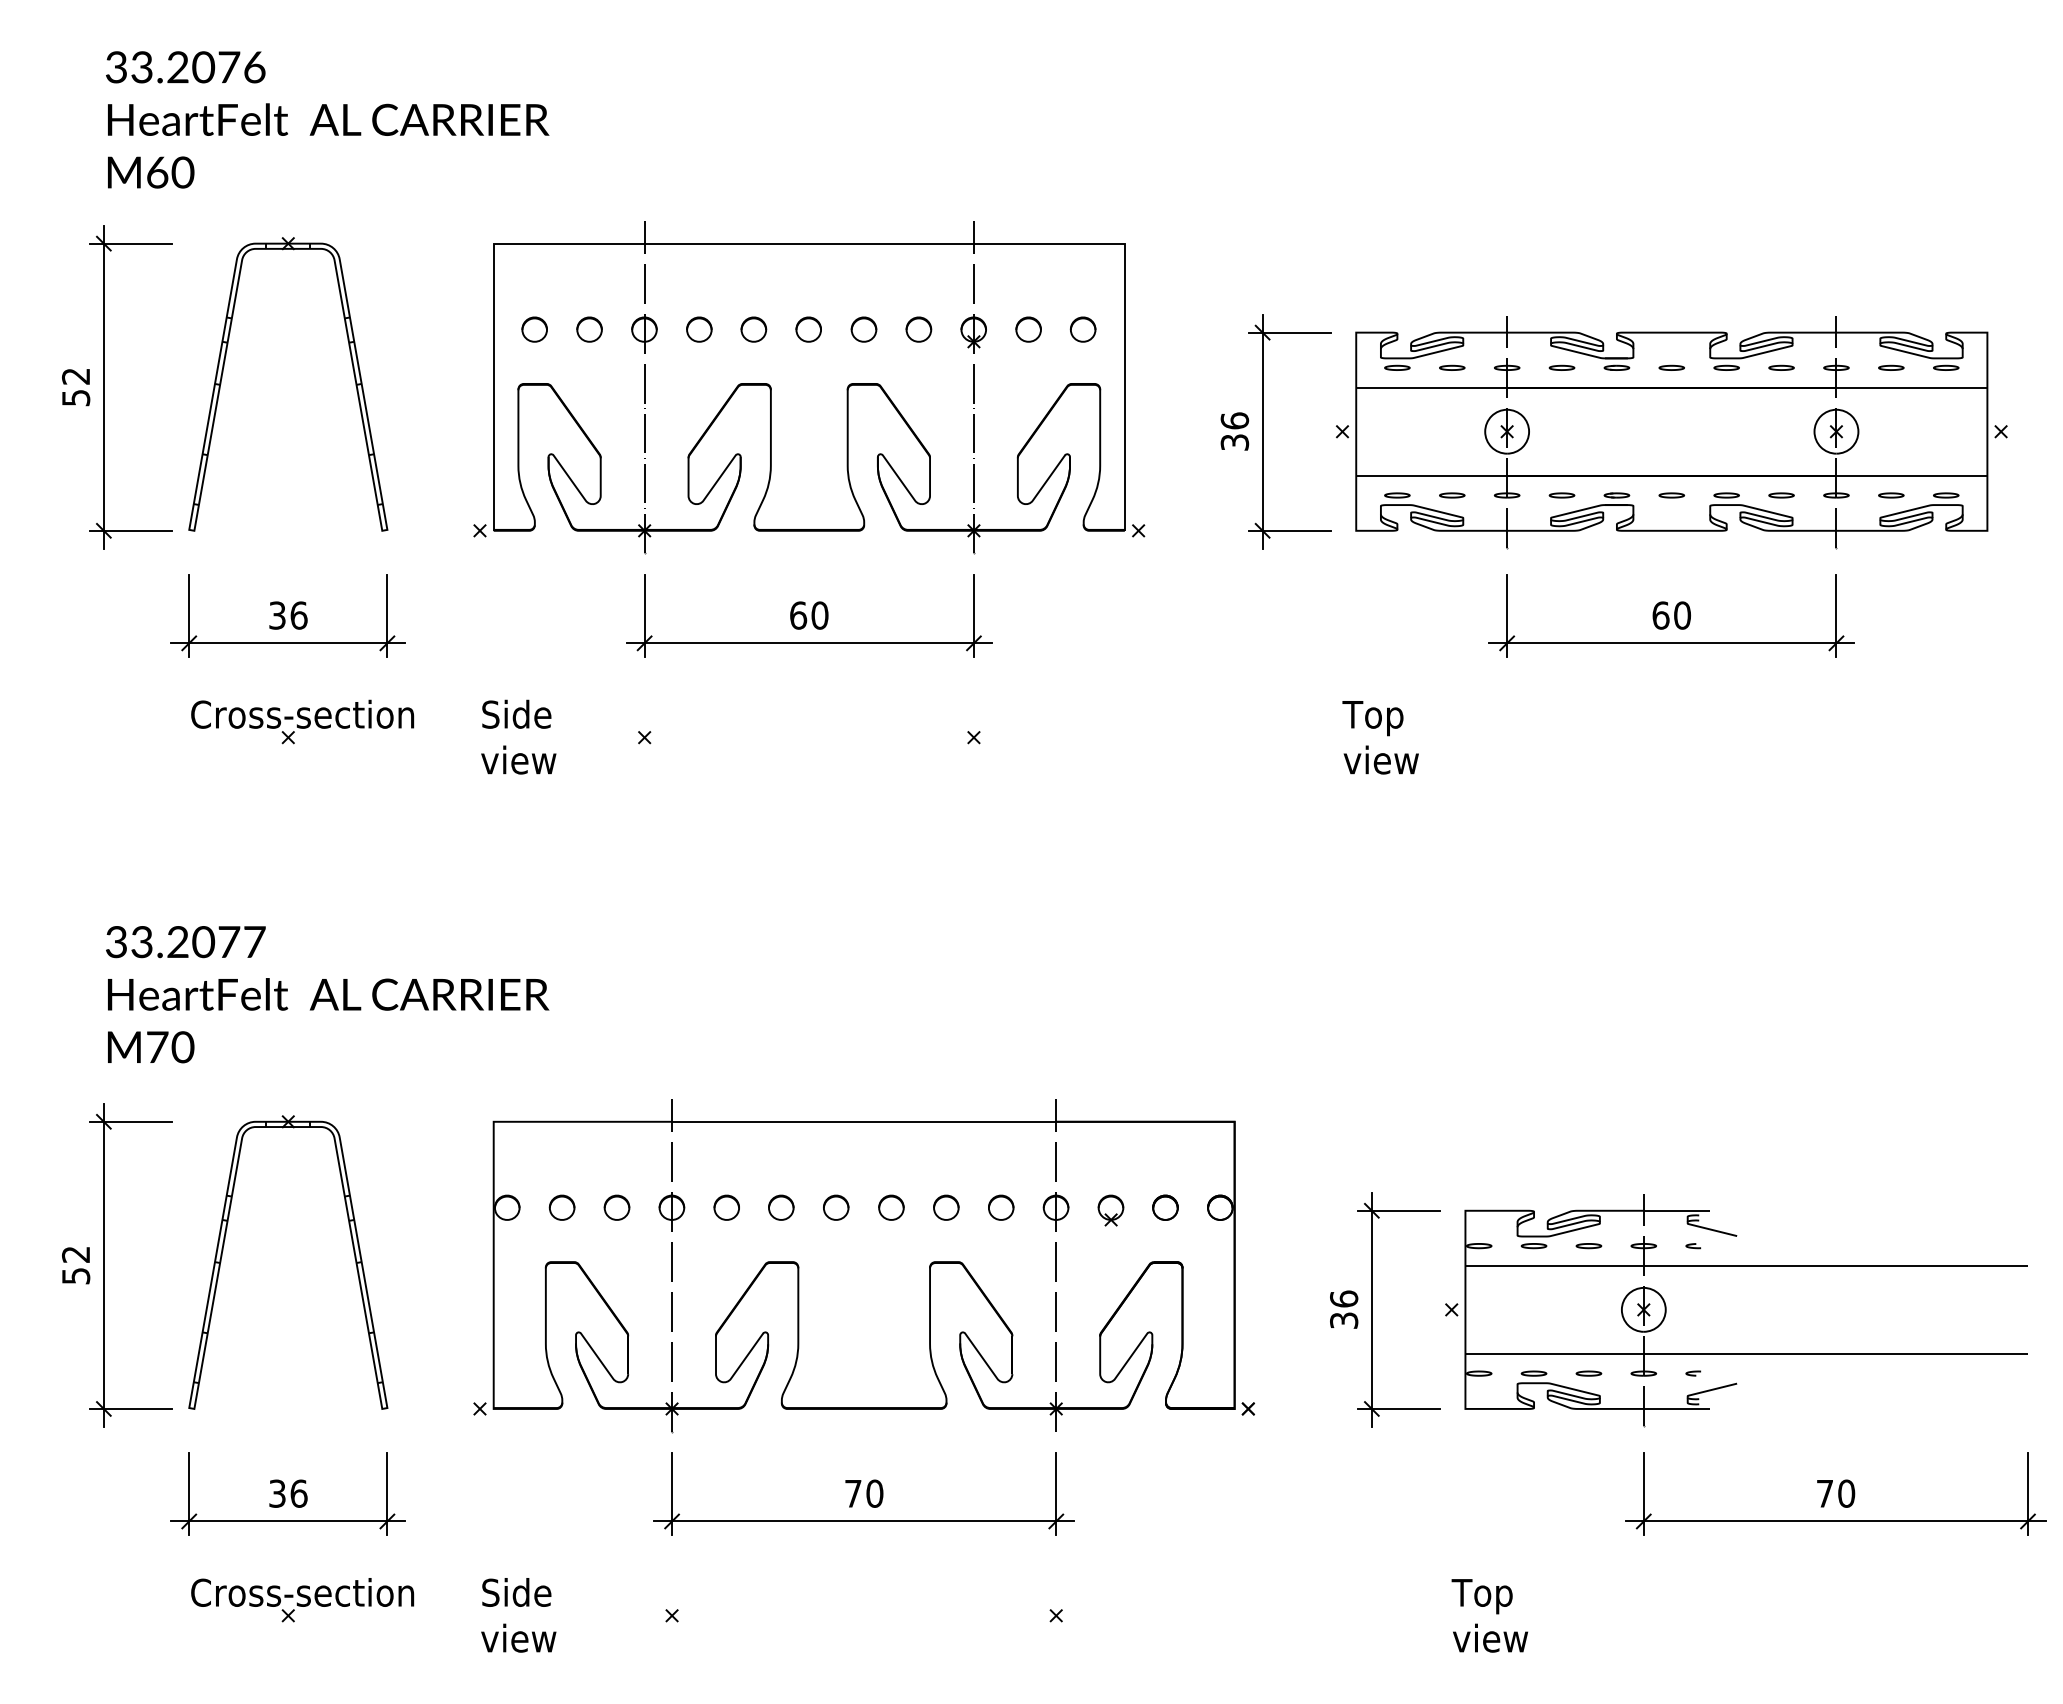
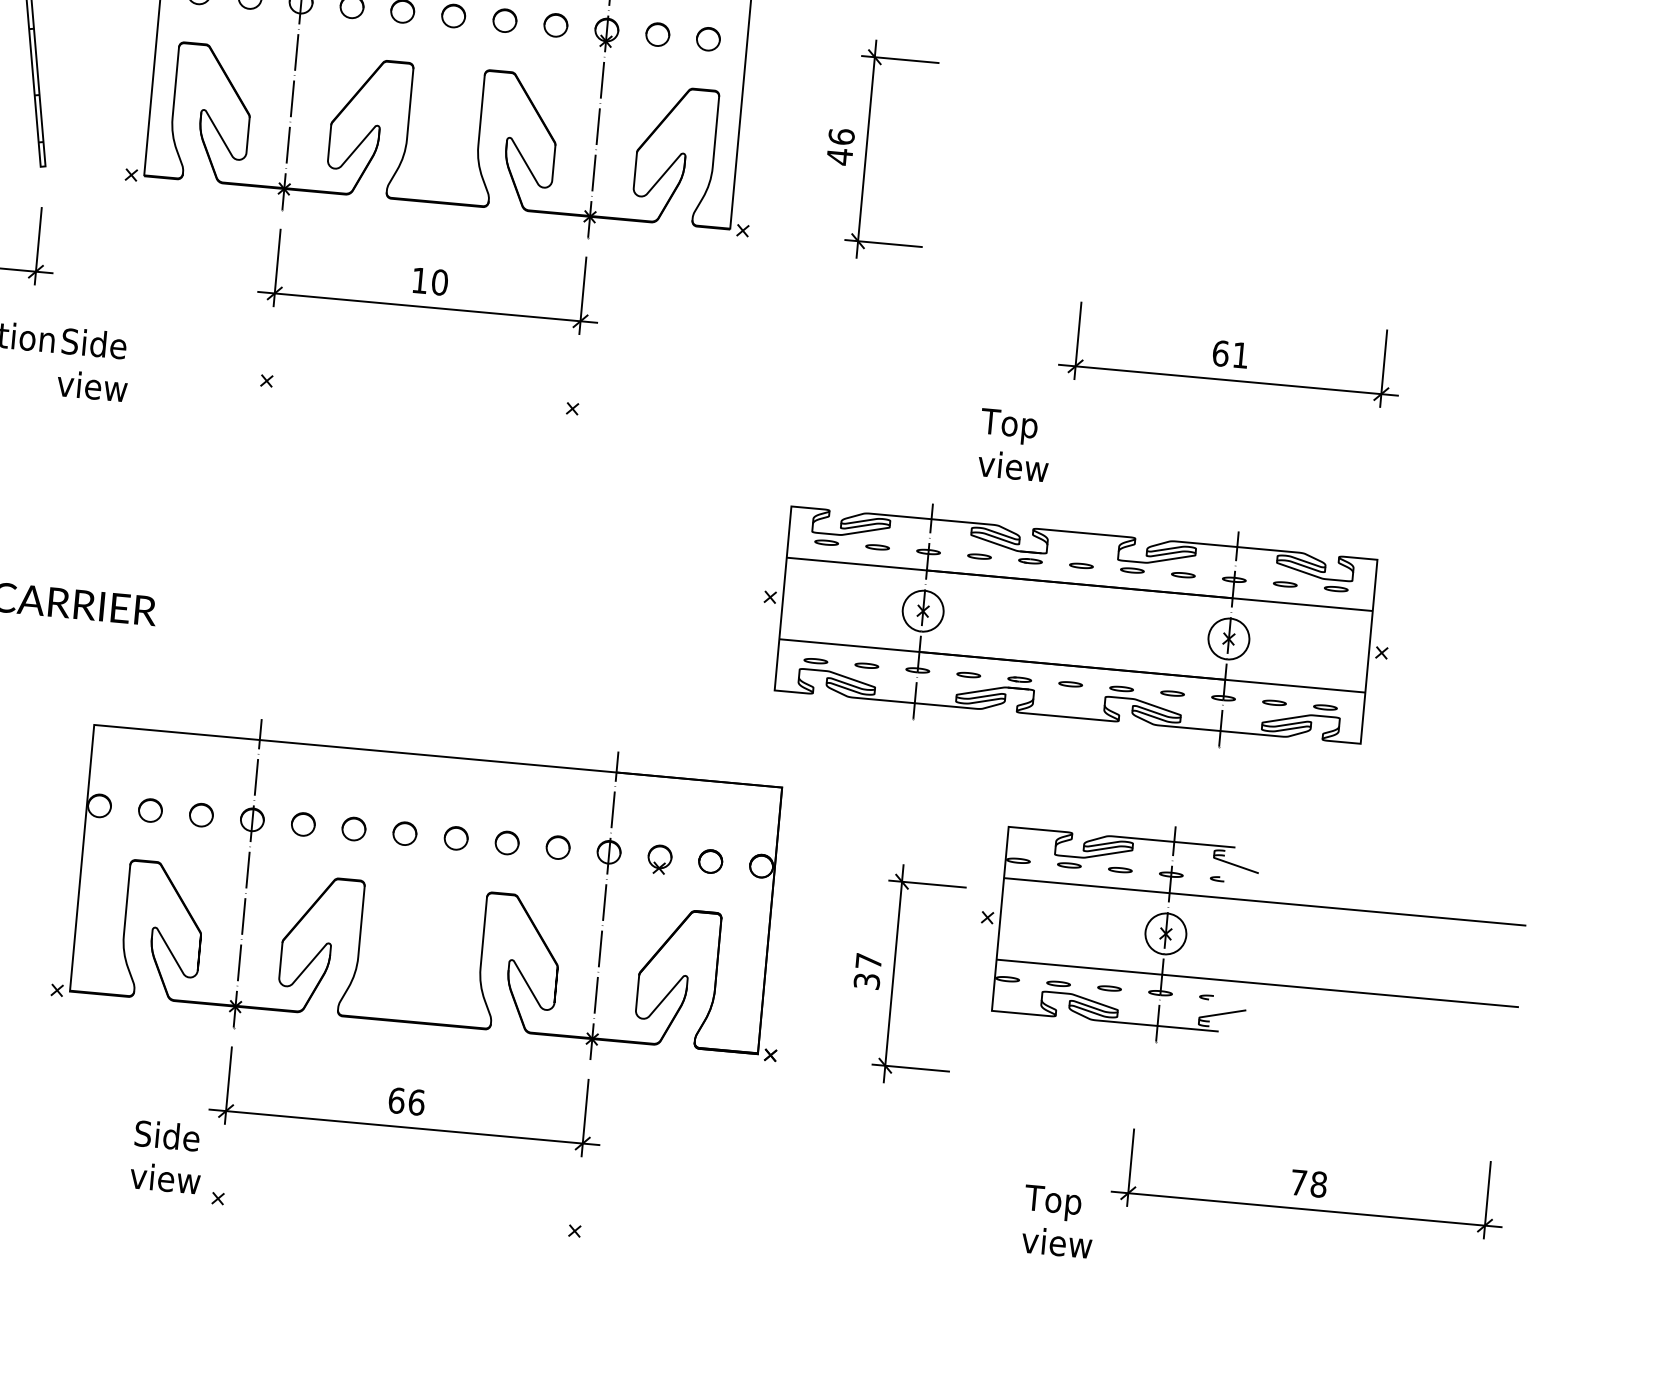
part: (1671, 432) -> (1075, 625), moved
text: (1234, 442) -> (839, 156), 36 -> 46
text: (798, 615) -> (420, 280), 60 -> 10
text: (1682, 615) -> (1240, 355), 60 -> 61
text: (518, 736) -> (94, 364), moved
text: (1380, 737) -> (1014, 445), moved
text: (1344, 1298) -> (869, 960), 36 -> 37
part: (1736, 1353) -> (1248, 982), moved
text: (864, 1493) -> (407, 1101), 70 -> 66
text: (1846, 1493) -> (1318, 1184), 70 -> 78
text: (518, 1615) -> (167, 1157), moved
text: (1489, 1615) -> (1058, 1221), moved

